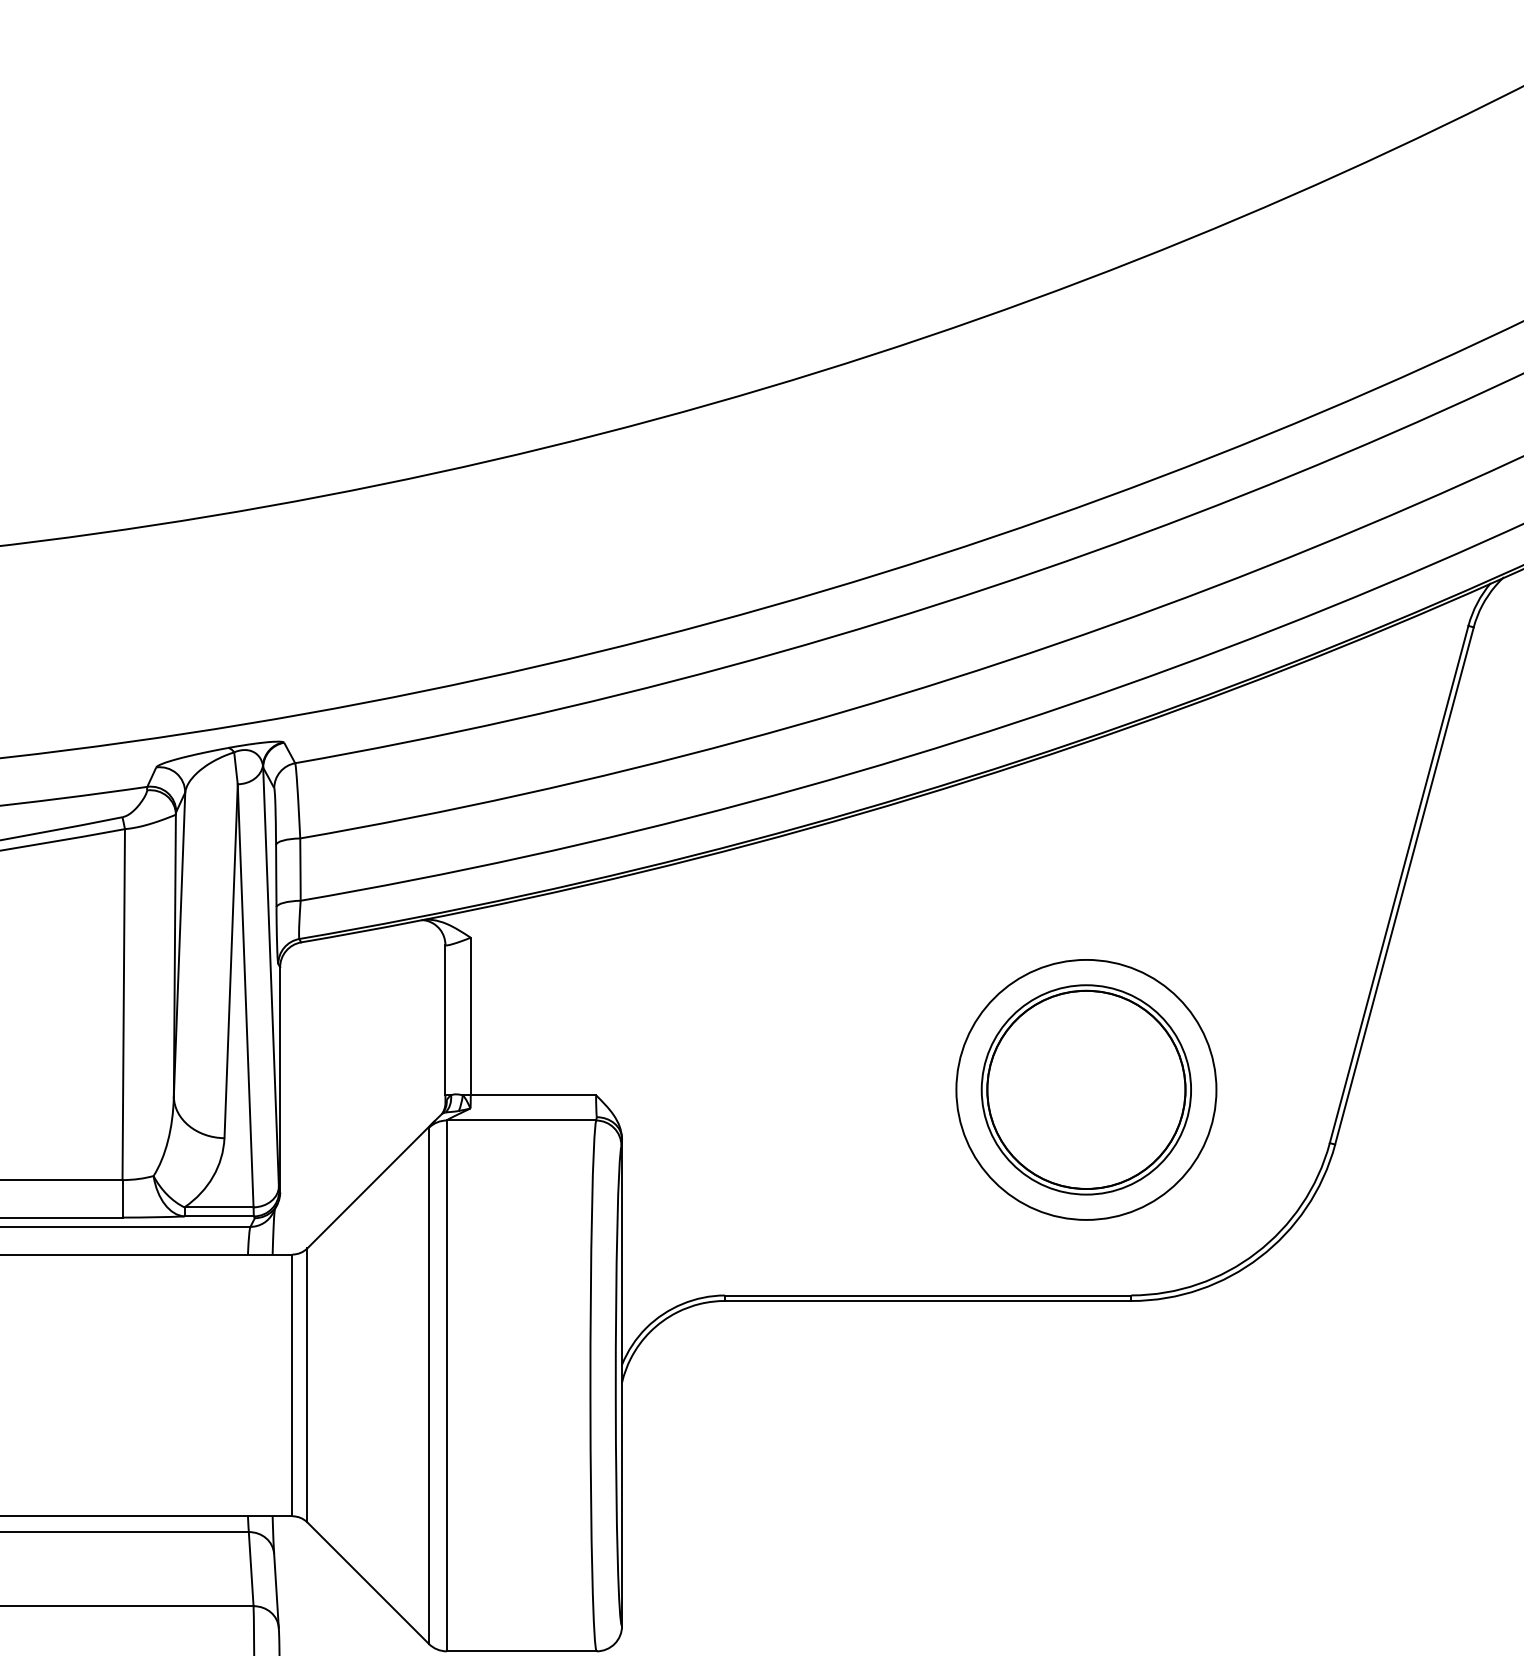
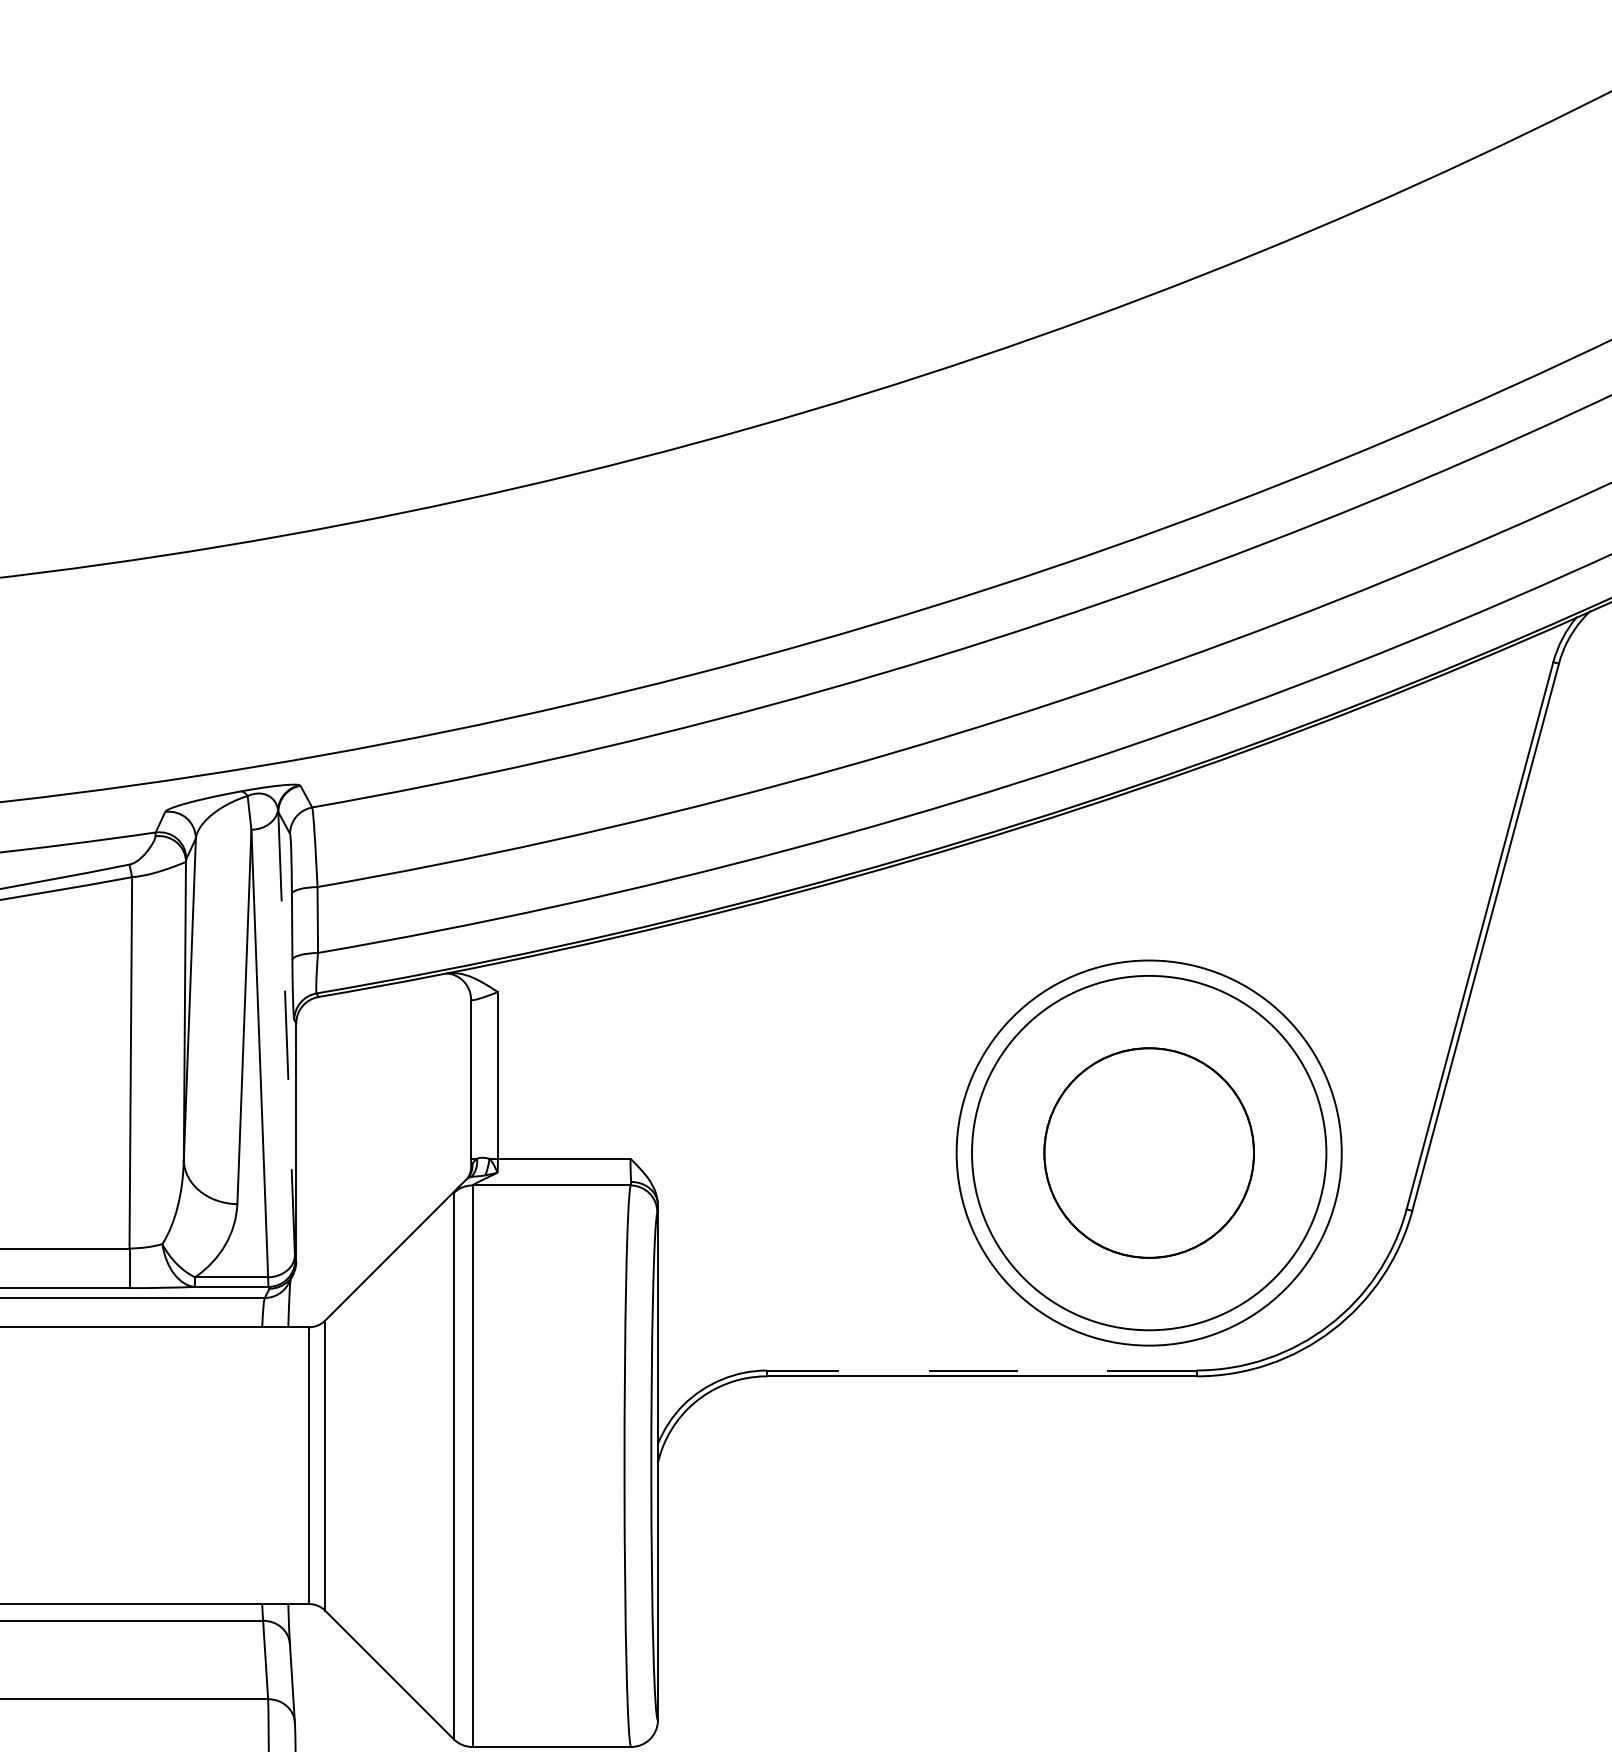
line: (270, 976) -> (286, 1033), solid -> dashed
circle: (1085, 1089) -> (1148, 1152), size x1.4
circle: (1085, 1089) -> (1148, 1152), size x1.6
line: (927, 1295) -> (981, 1370), solid -> dashed

